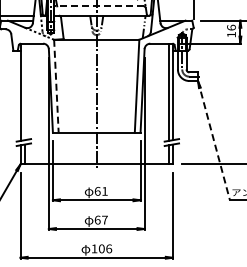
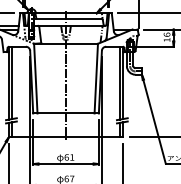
line: (98, 6) -> (67, 18), dashed -> solid
line: (56, 86) -> (35, 78), dashed -> solid
line: (24, 91) -> (11, 82), added
line: (213, 140) -> (153, 119), dashed -> solid

